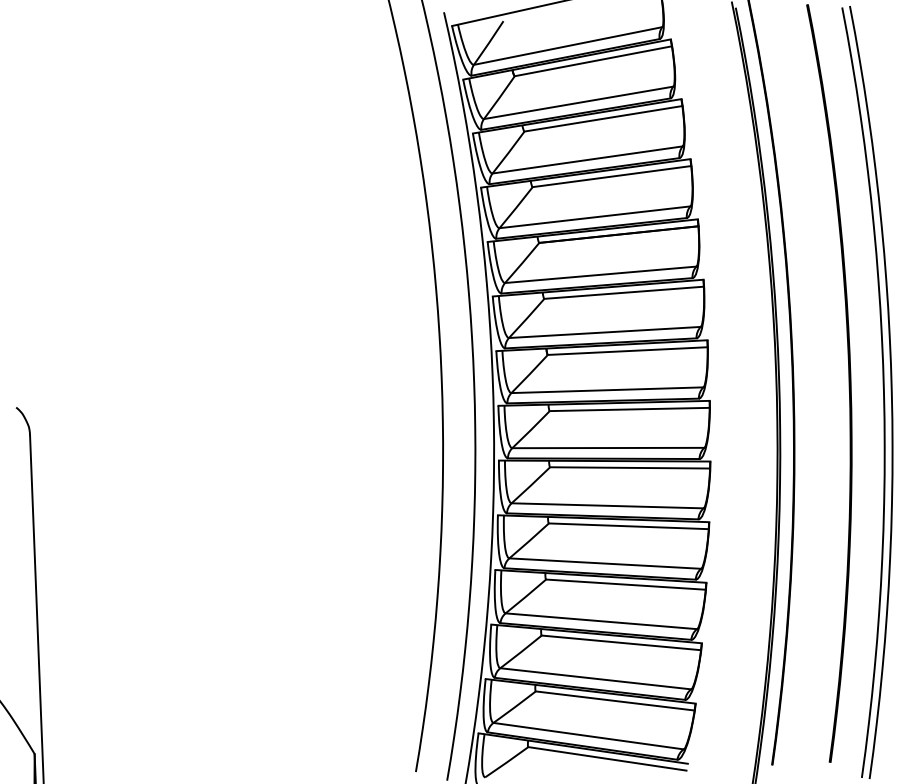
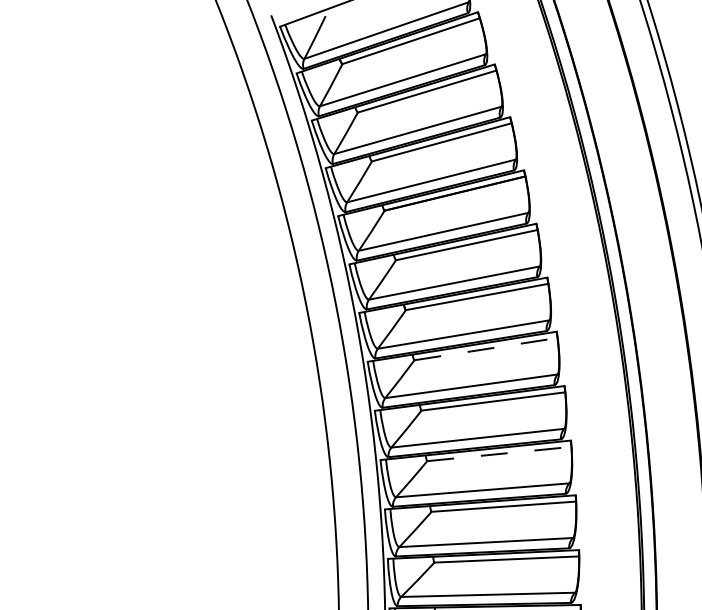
line: (629, 409) -> (485, 349), solid -> dashed
line: (628, 526) -> (499, 454), solid -> dashed

